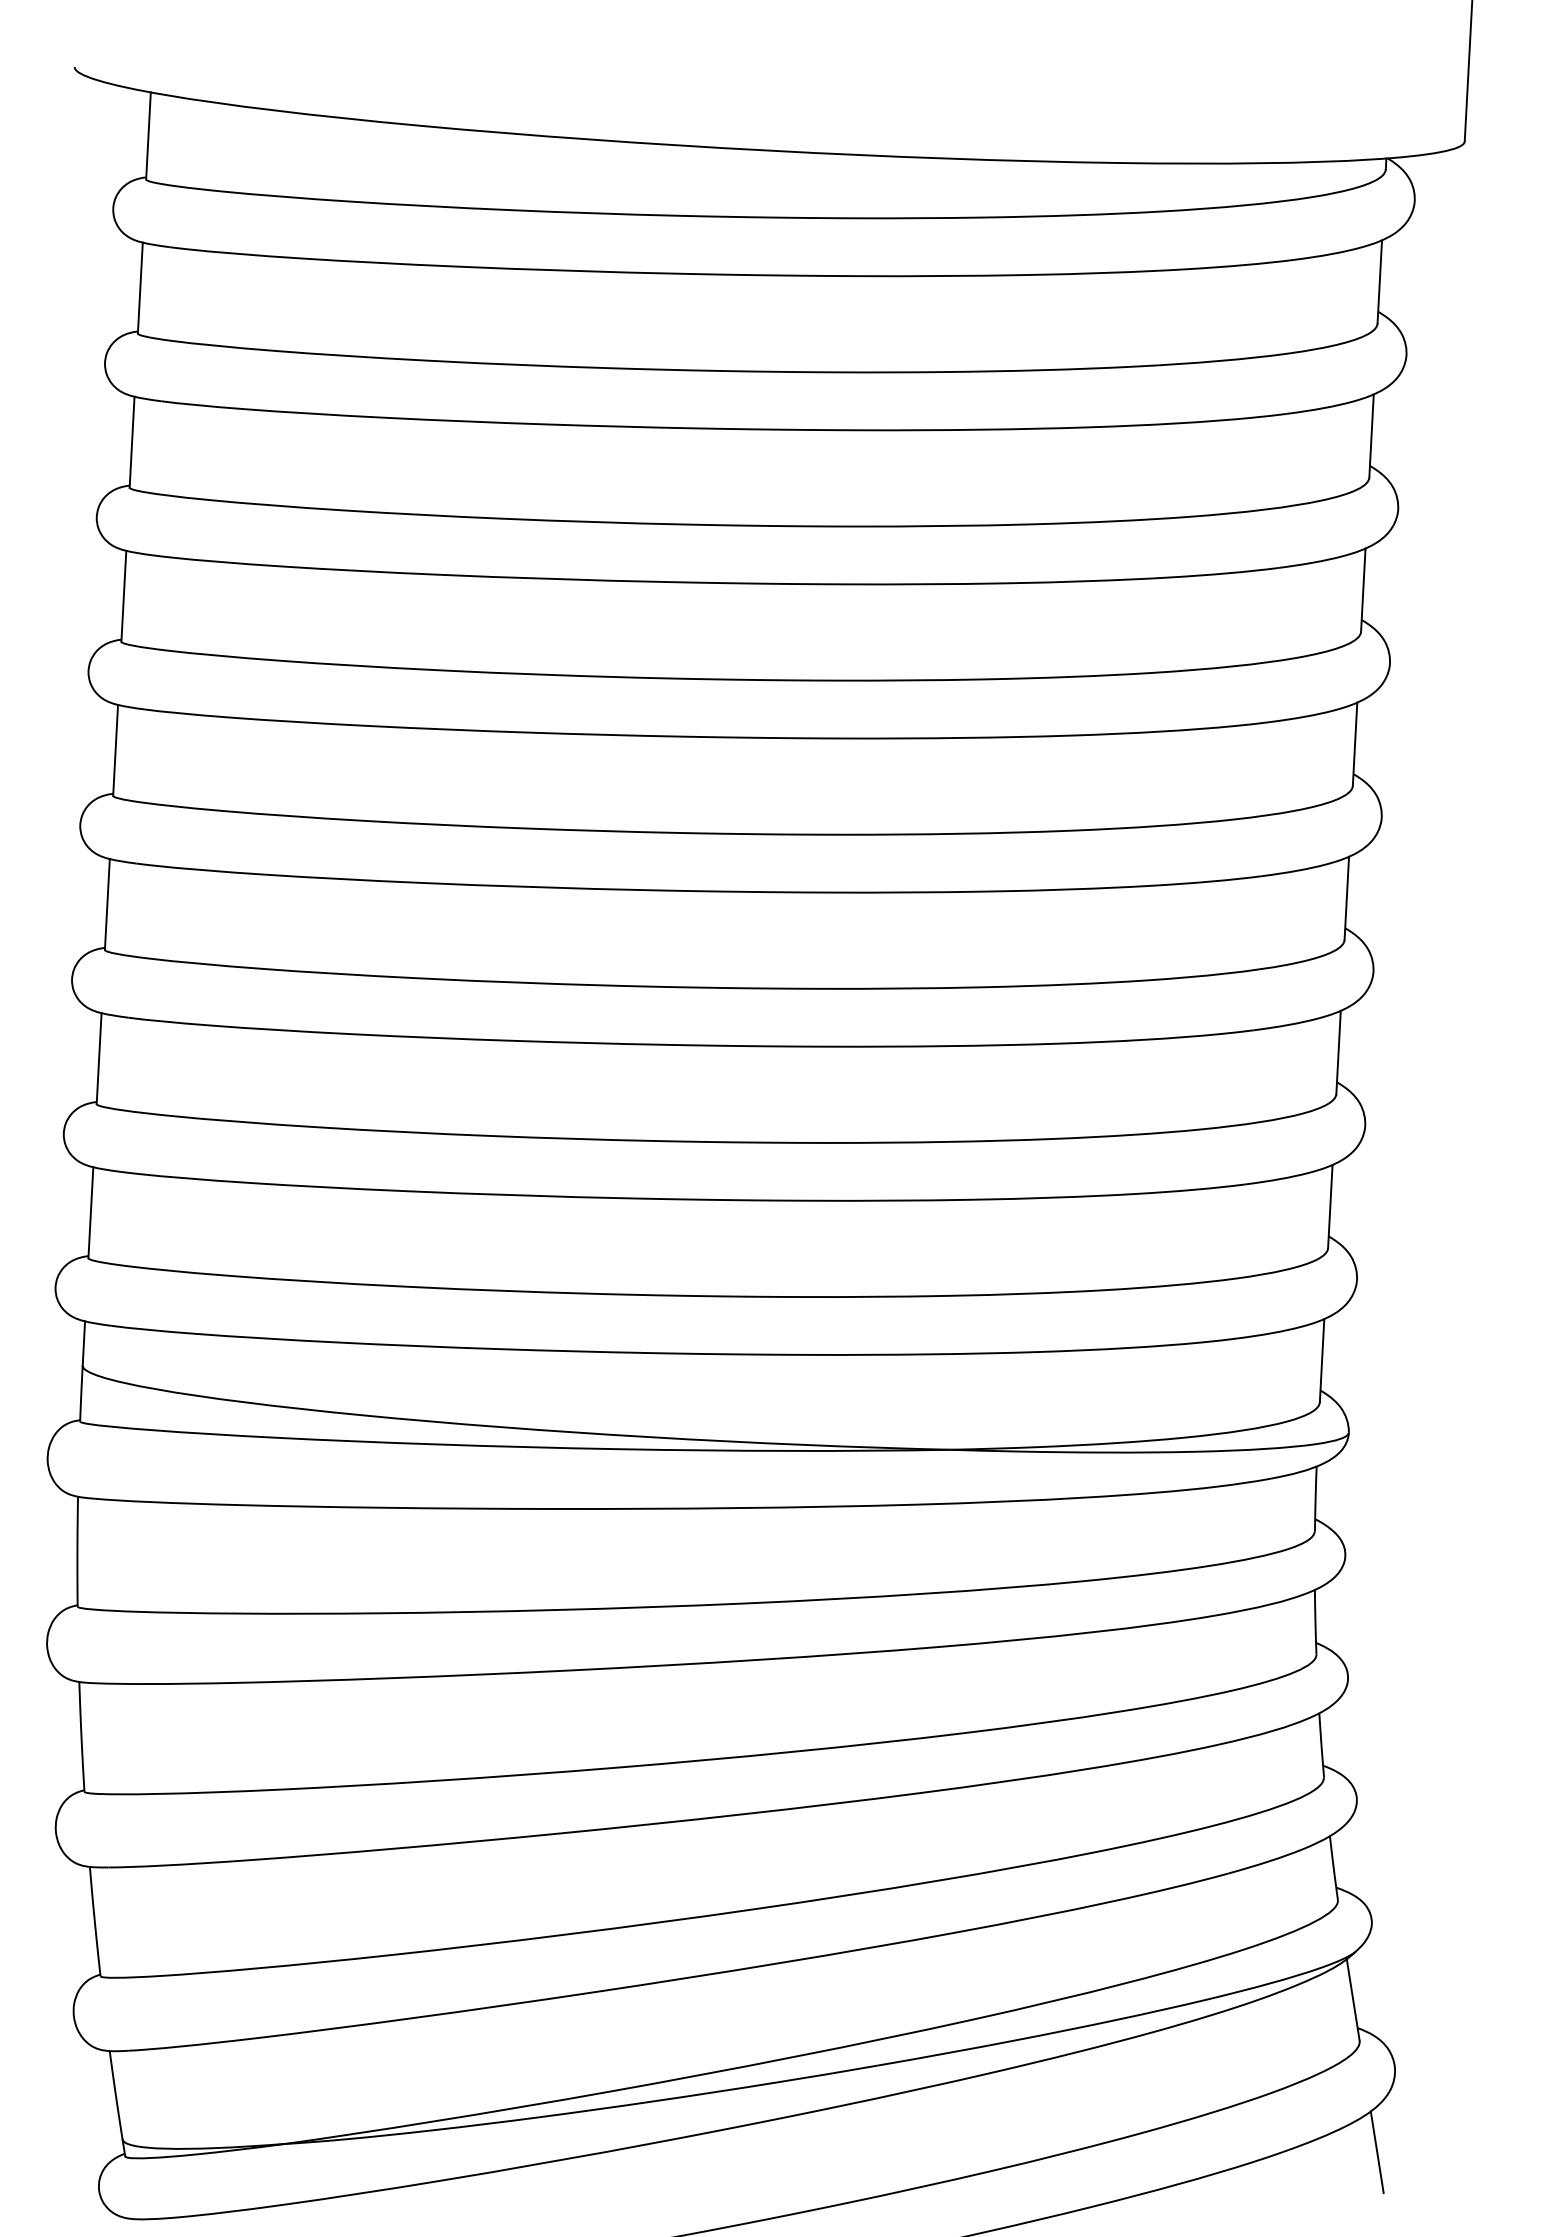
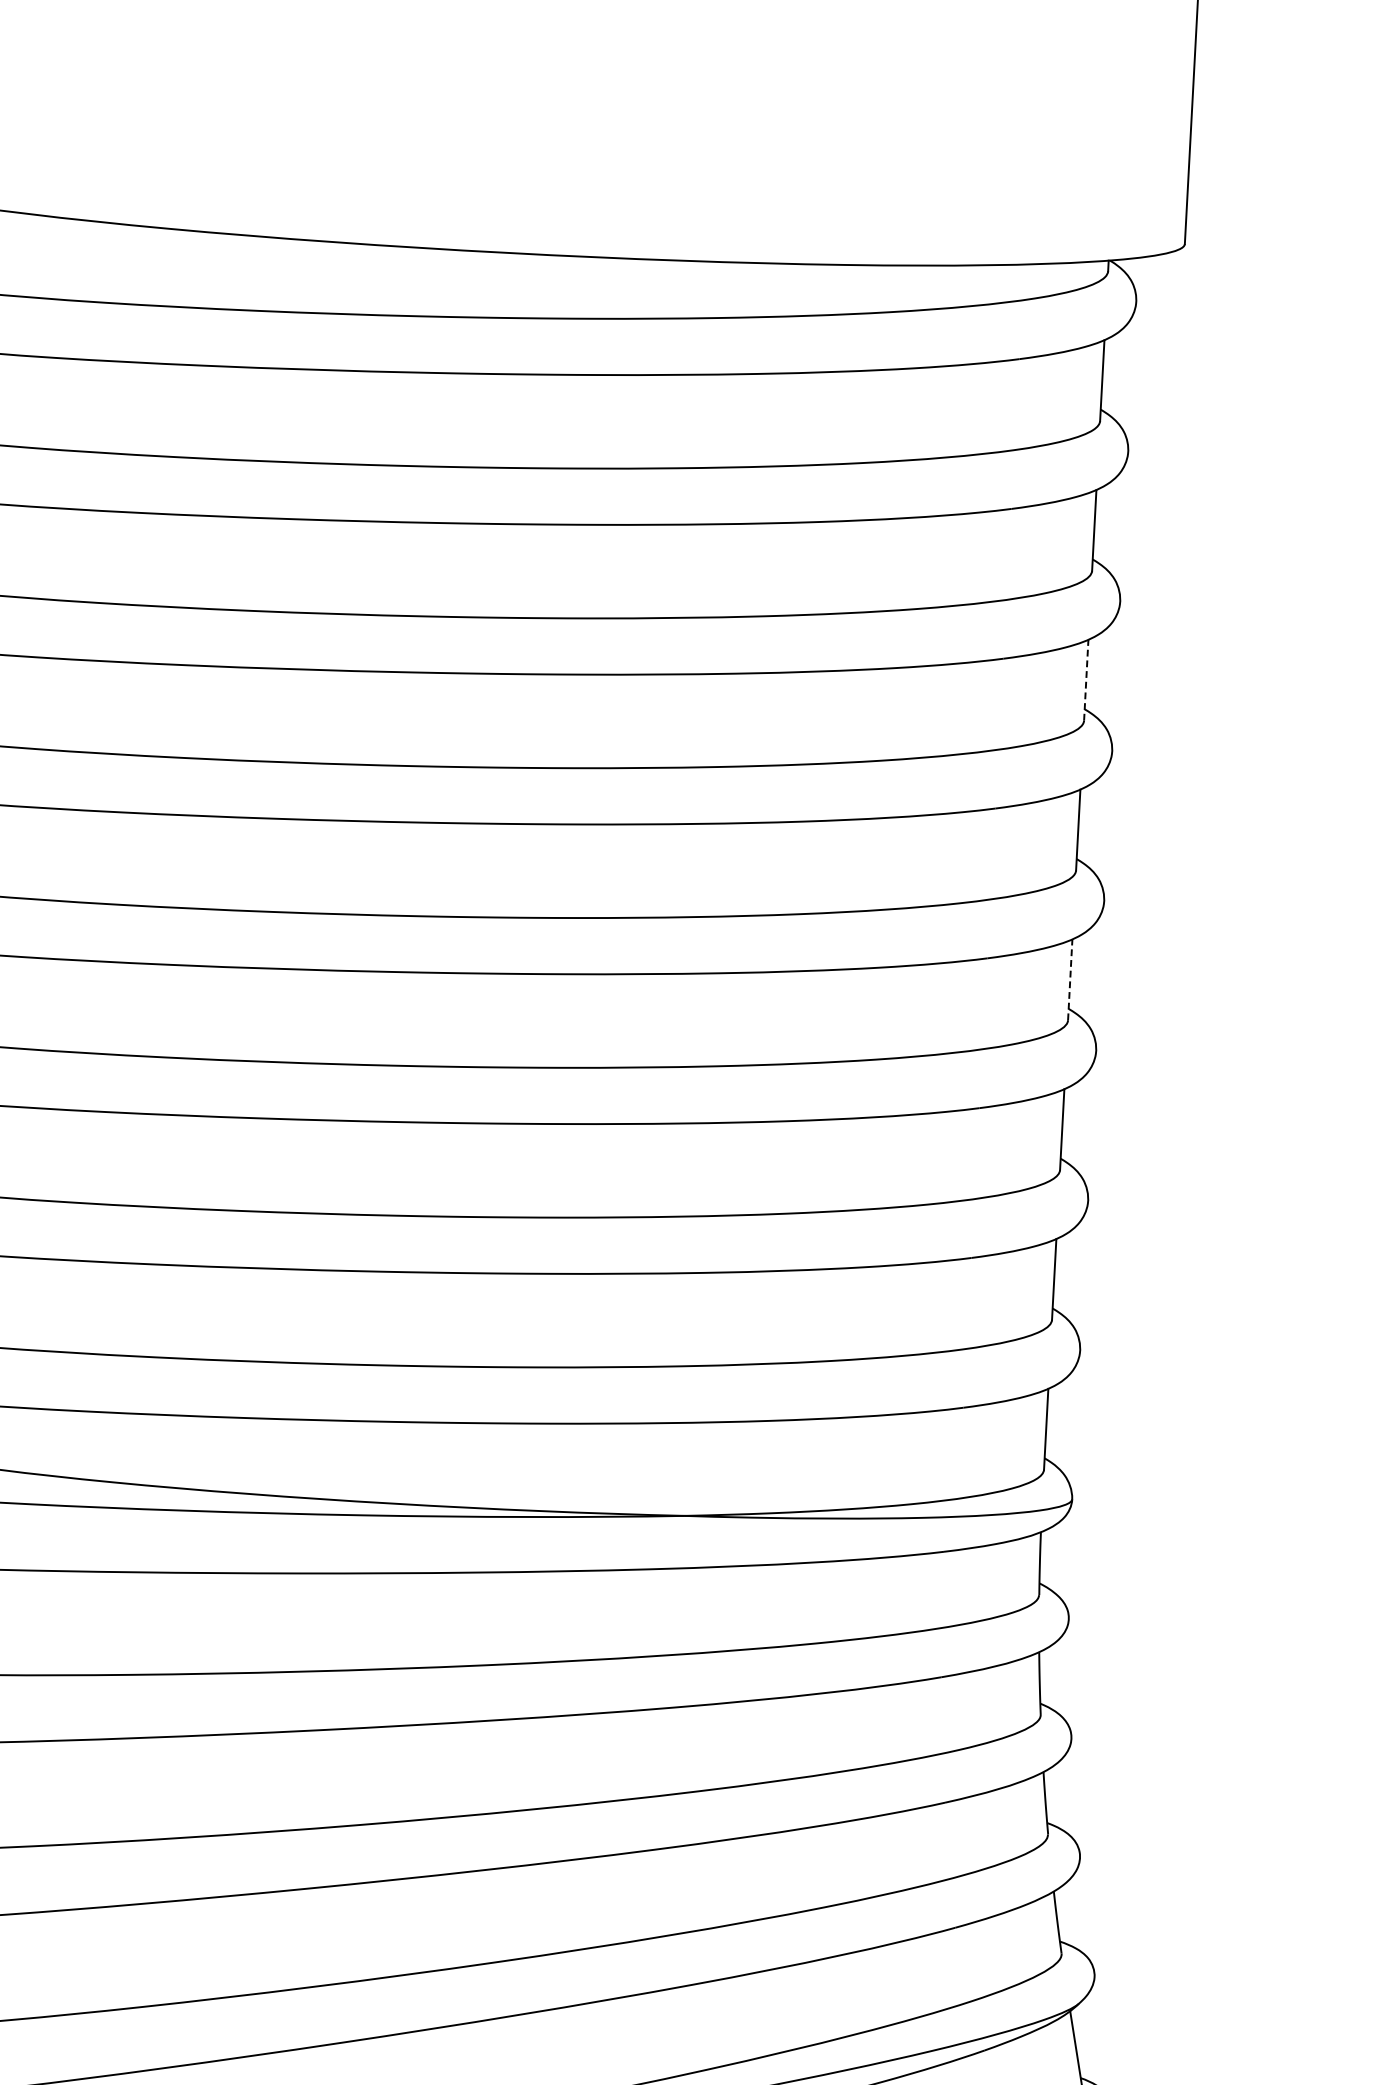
line: (1363, 590) -> (1086, 680), solid -> dashed
line: (1346, 898) -> (1069, 980), solid -> dashed

